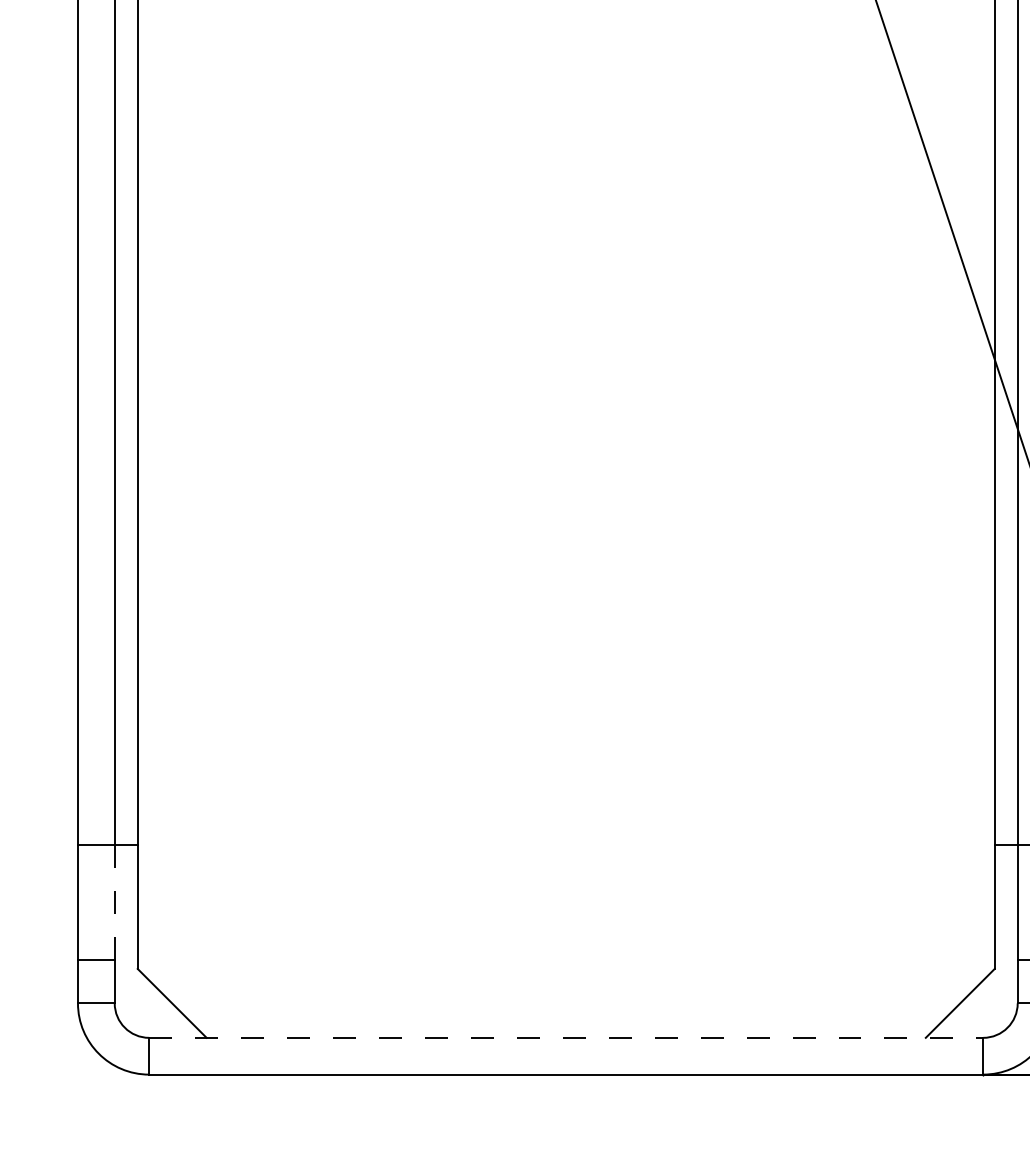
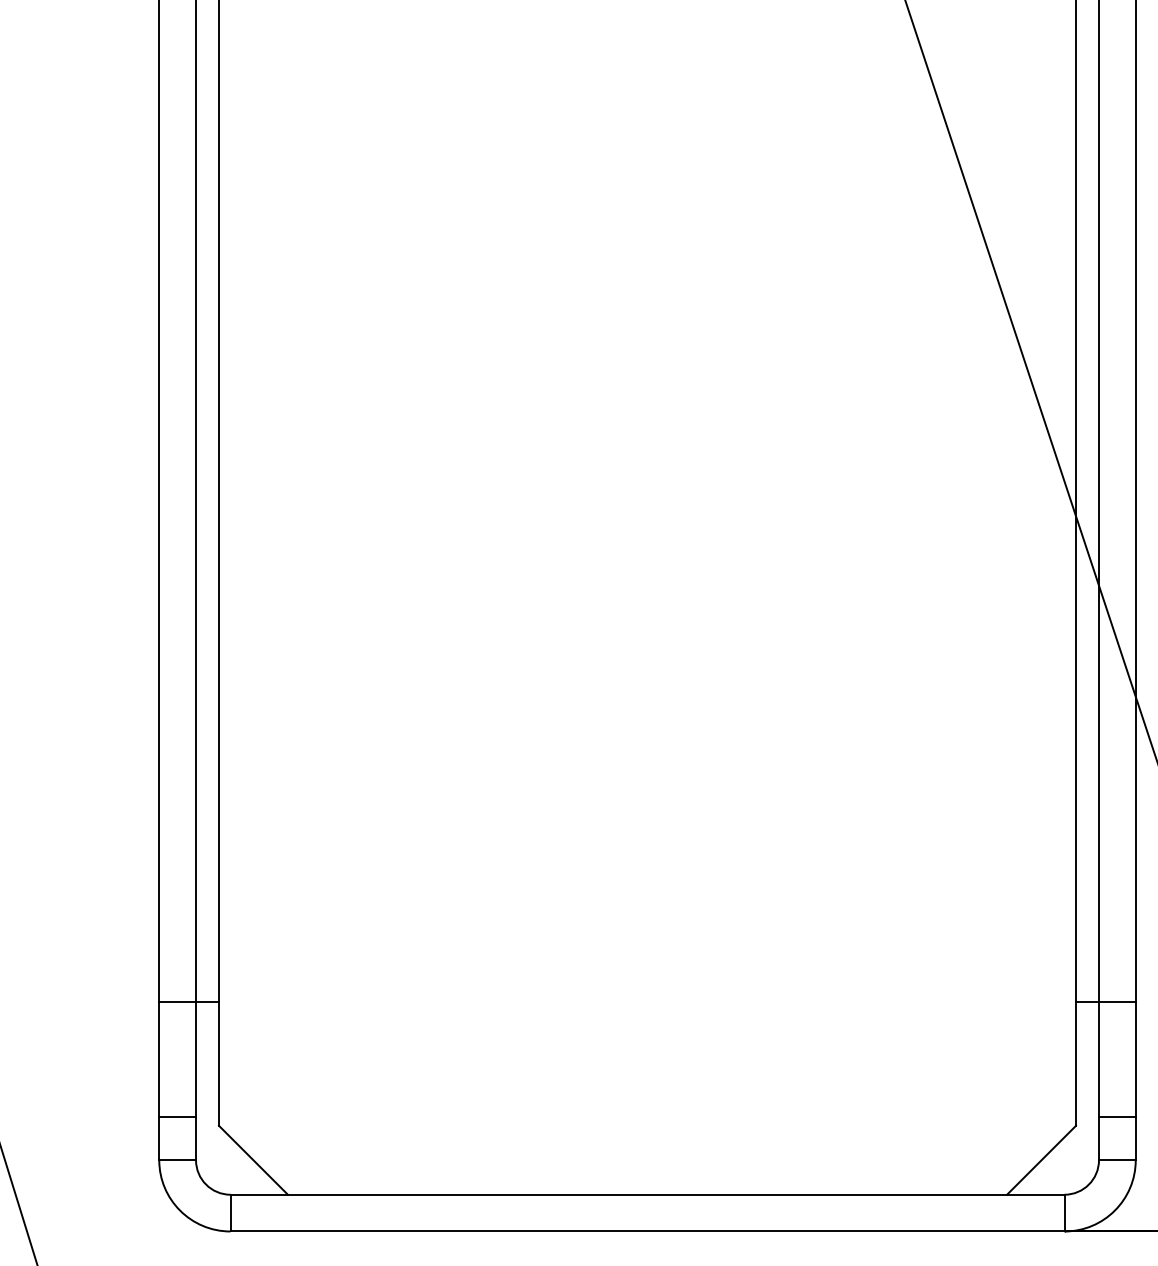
line: (115, 901) -> (196, 1058), dashed -> solid
line: (567, 1037) -> (648, 1194), dashed -> solid

